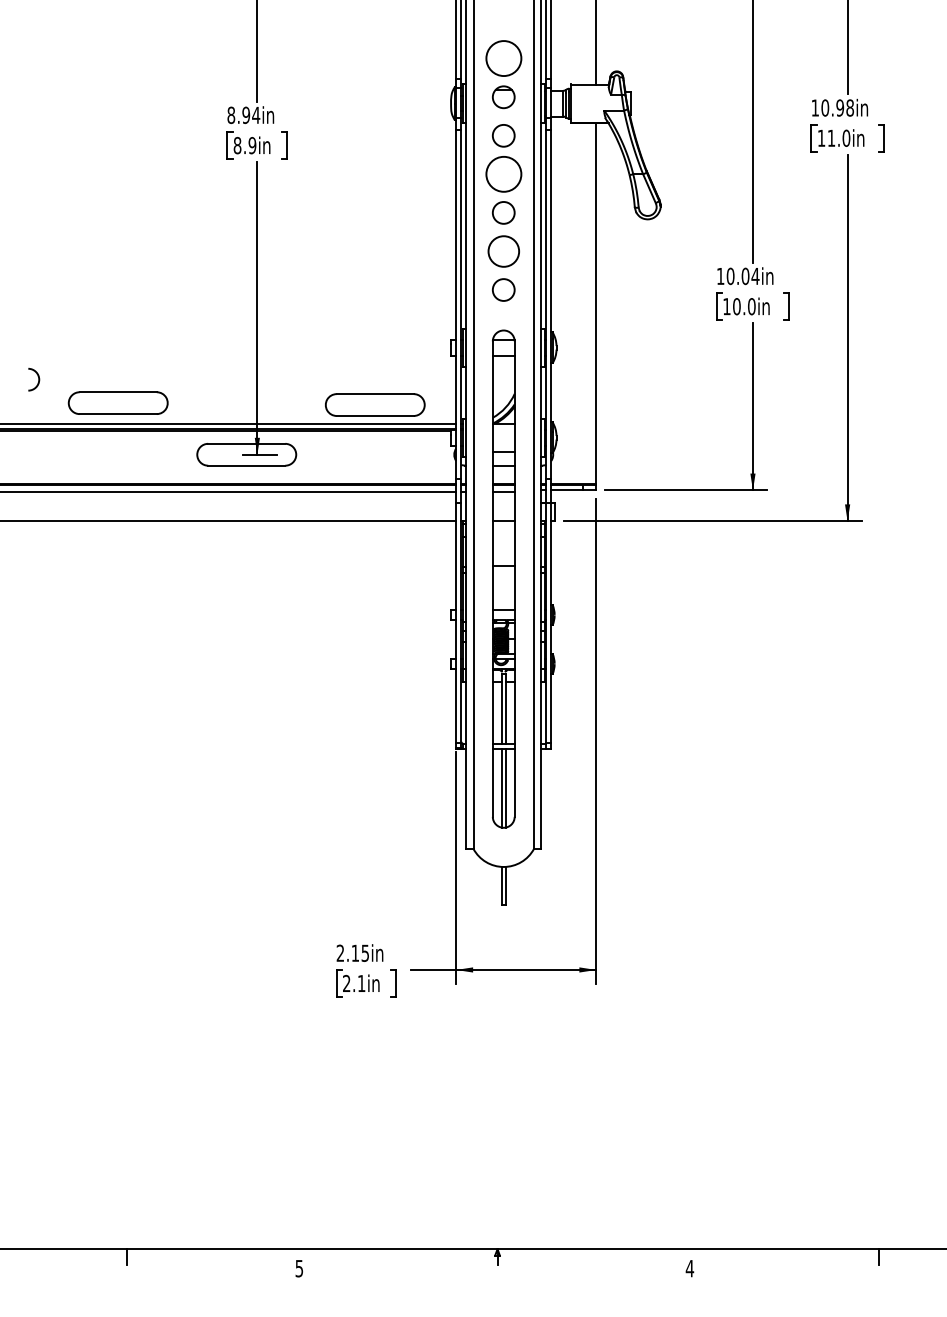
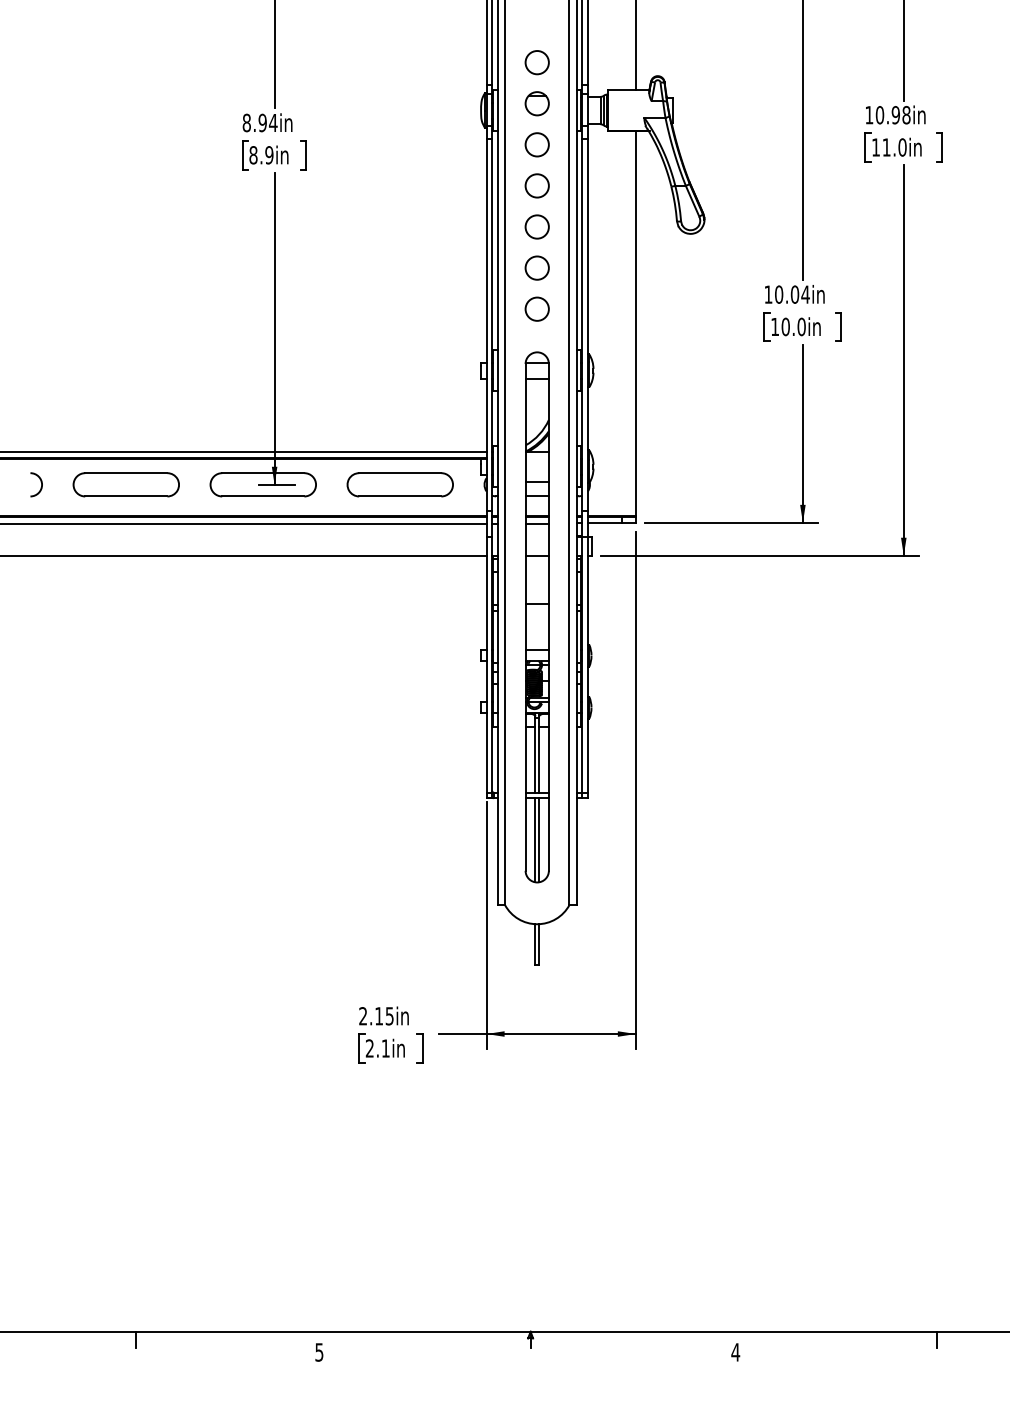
circle: (503, 58) -> (536, 62), size x0.62
circle: (503, 173) -> (536, 185), size x0.62
circle: (503, 250) -> (536, 267), size x0.71
arc: (37, 377) -> (40, 482), moved
part: (117, 402) -> (125, 484), moved
part: (374, 404) -> (399, 484), moved

